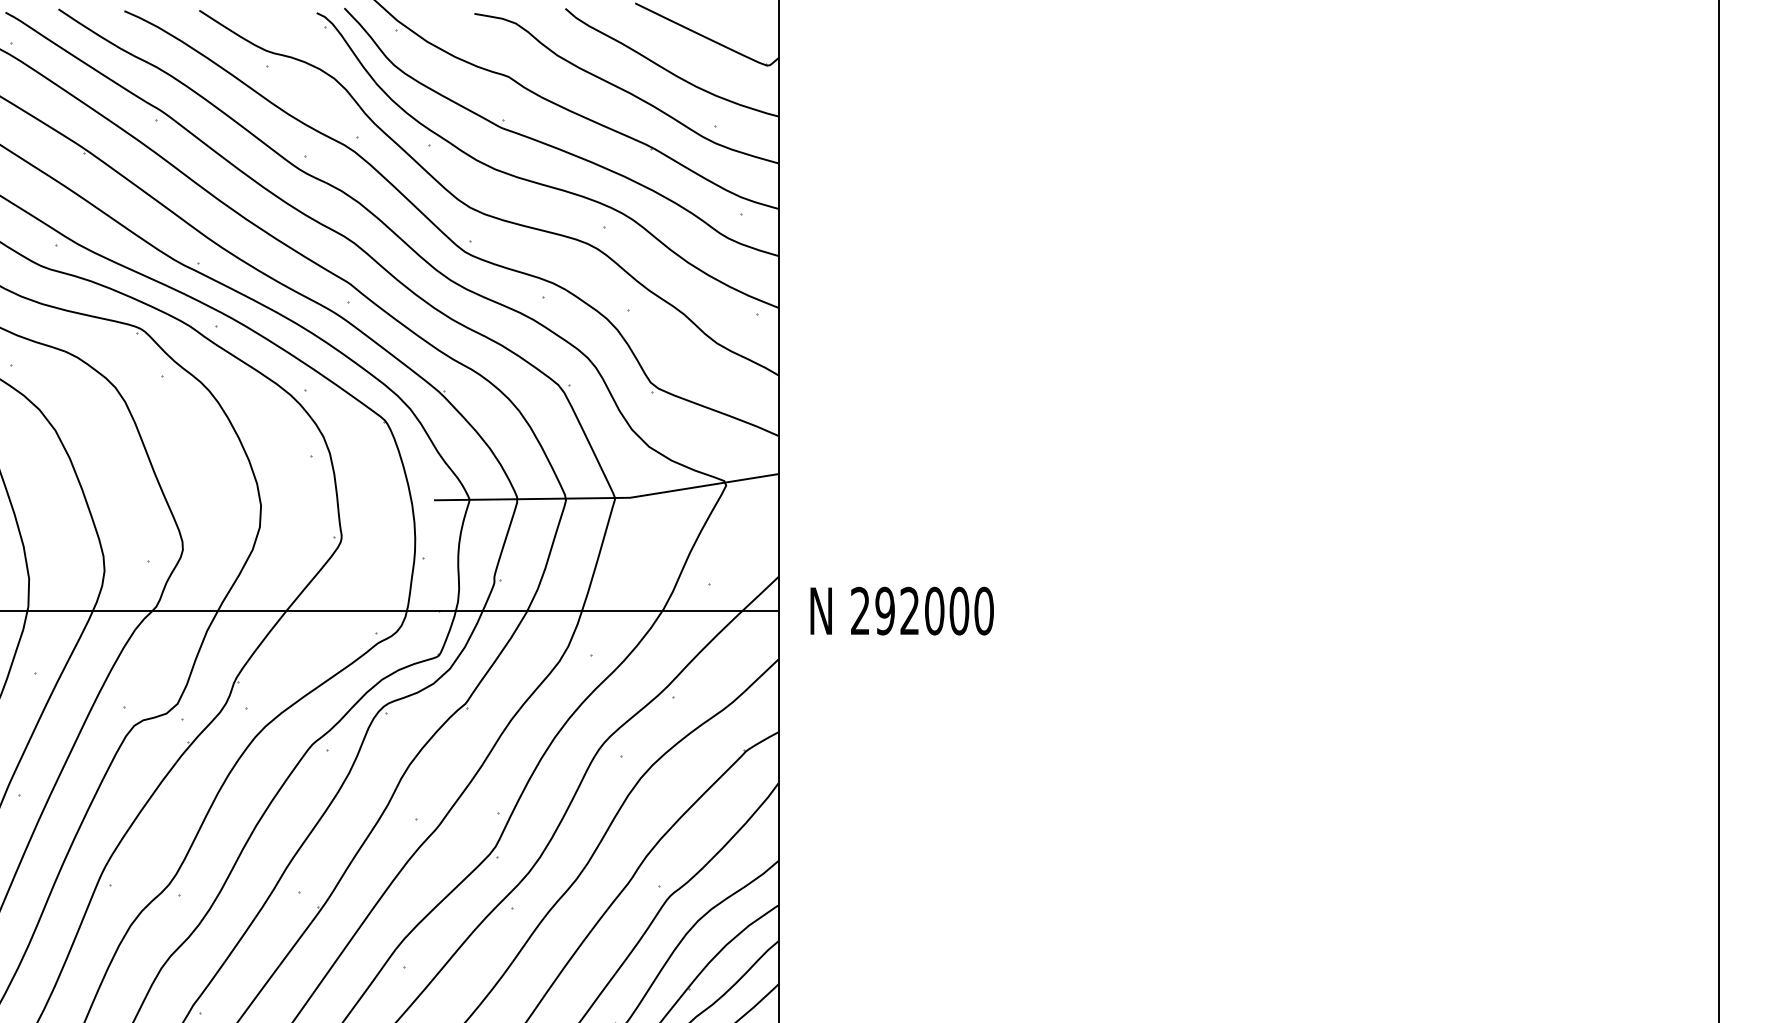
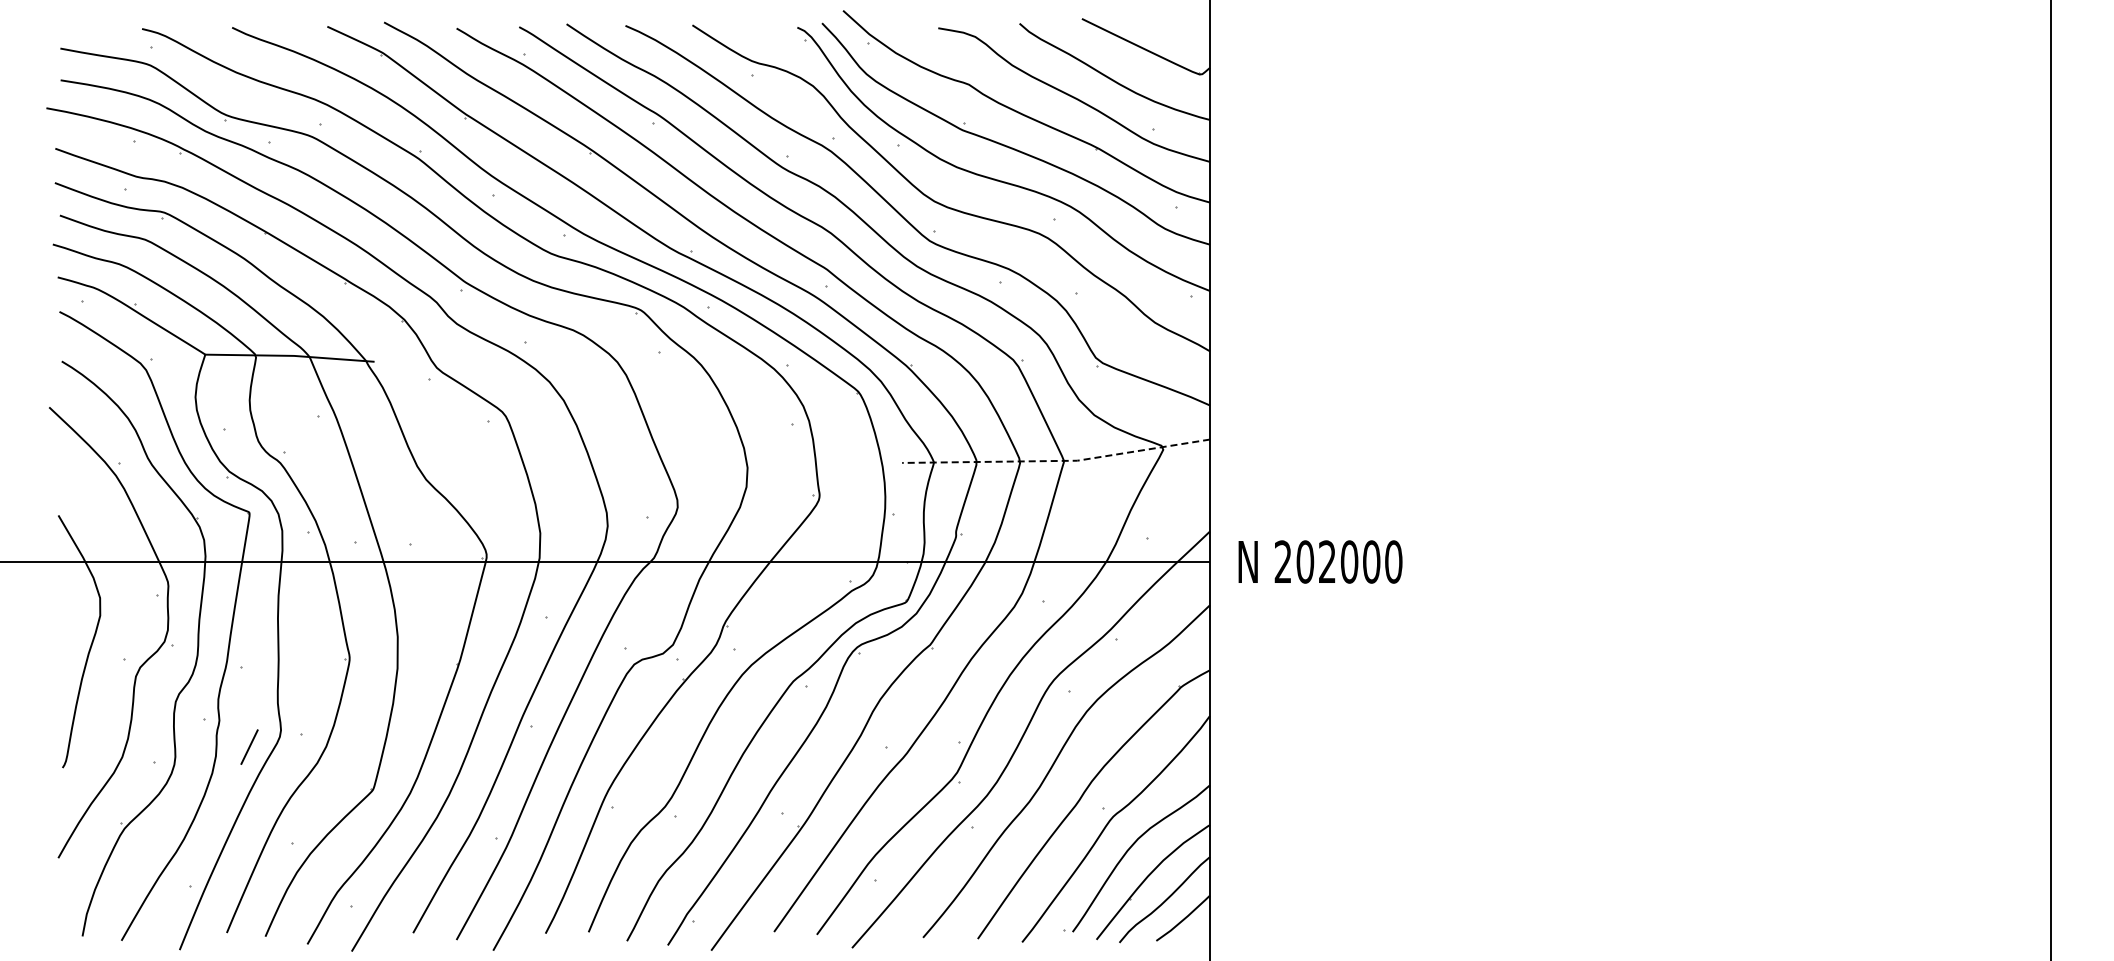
line: (607, 497) -> (1057, 460), solid -> dashed
text: (885, 610) -> (1305, 561), 292000 -> 202000

